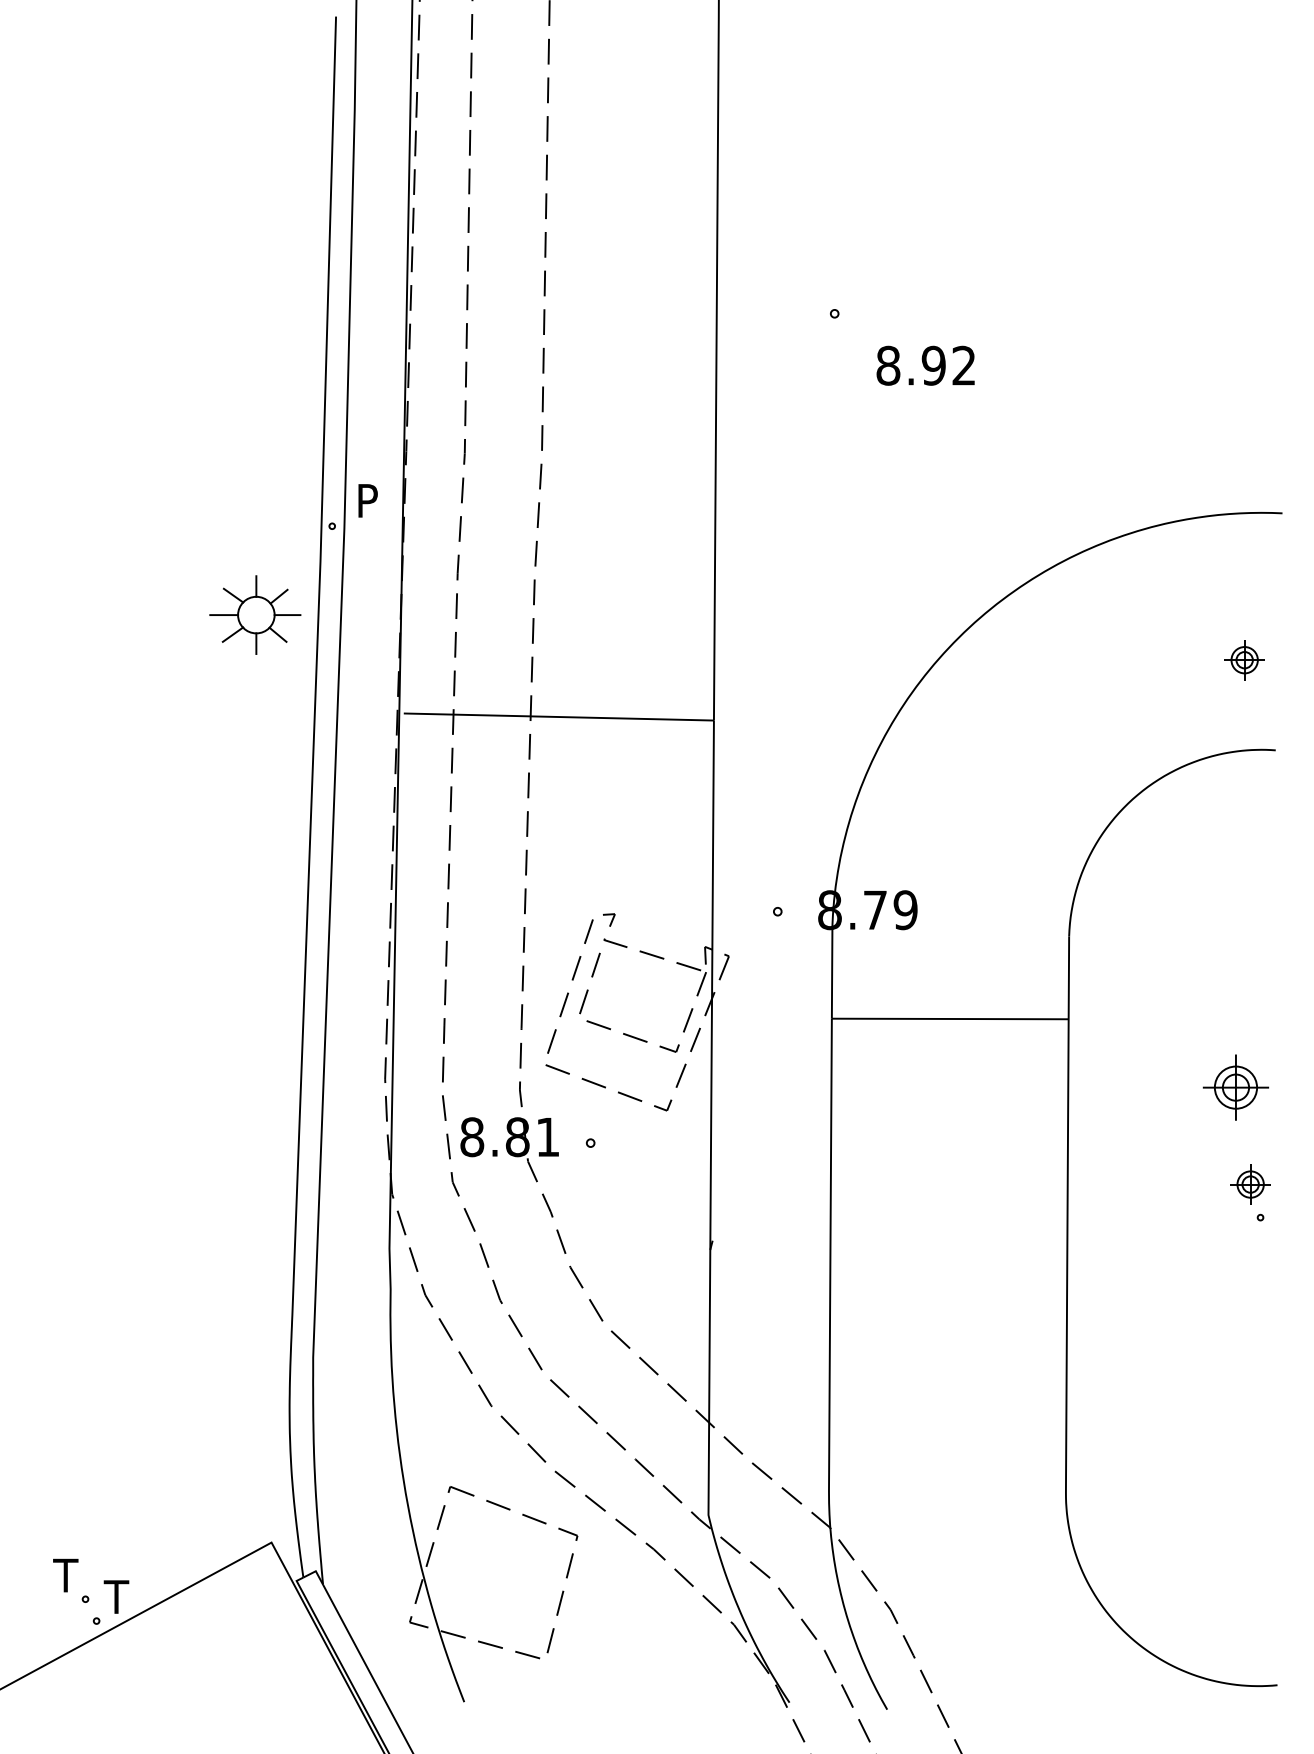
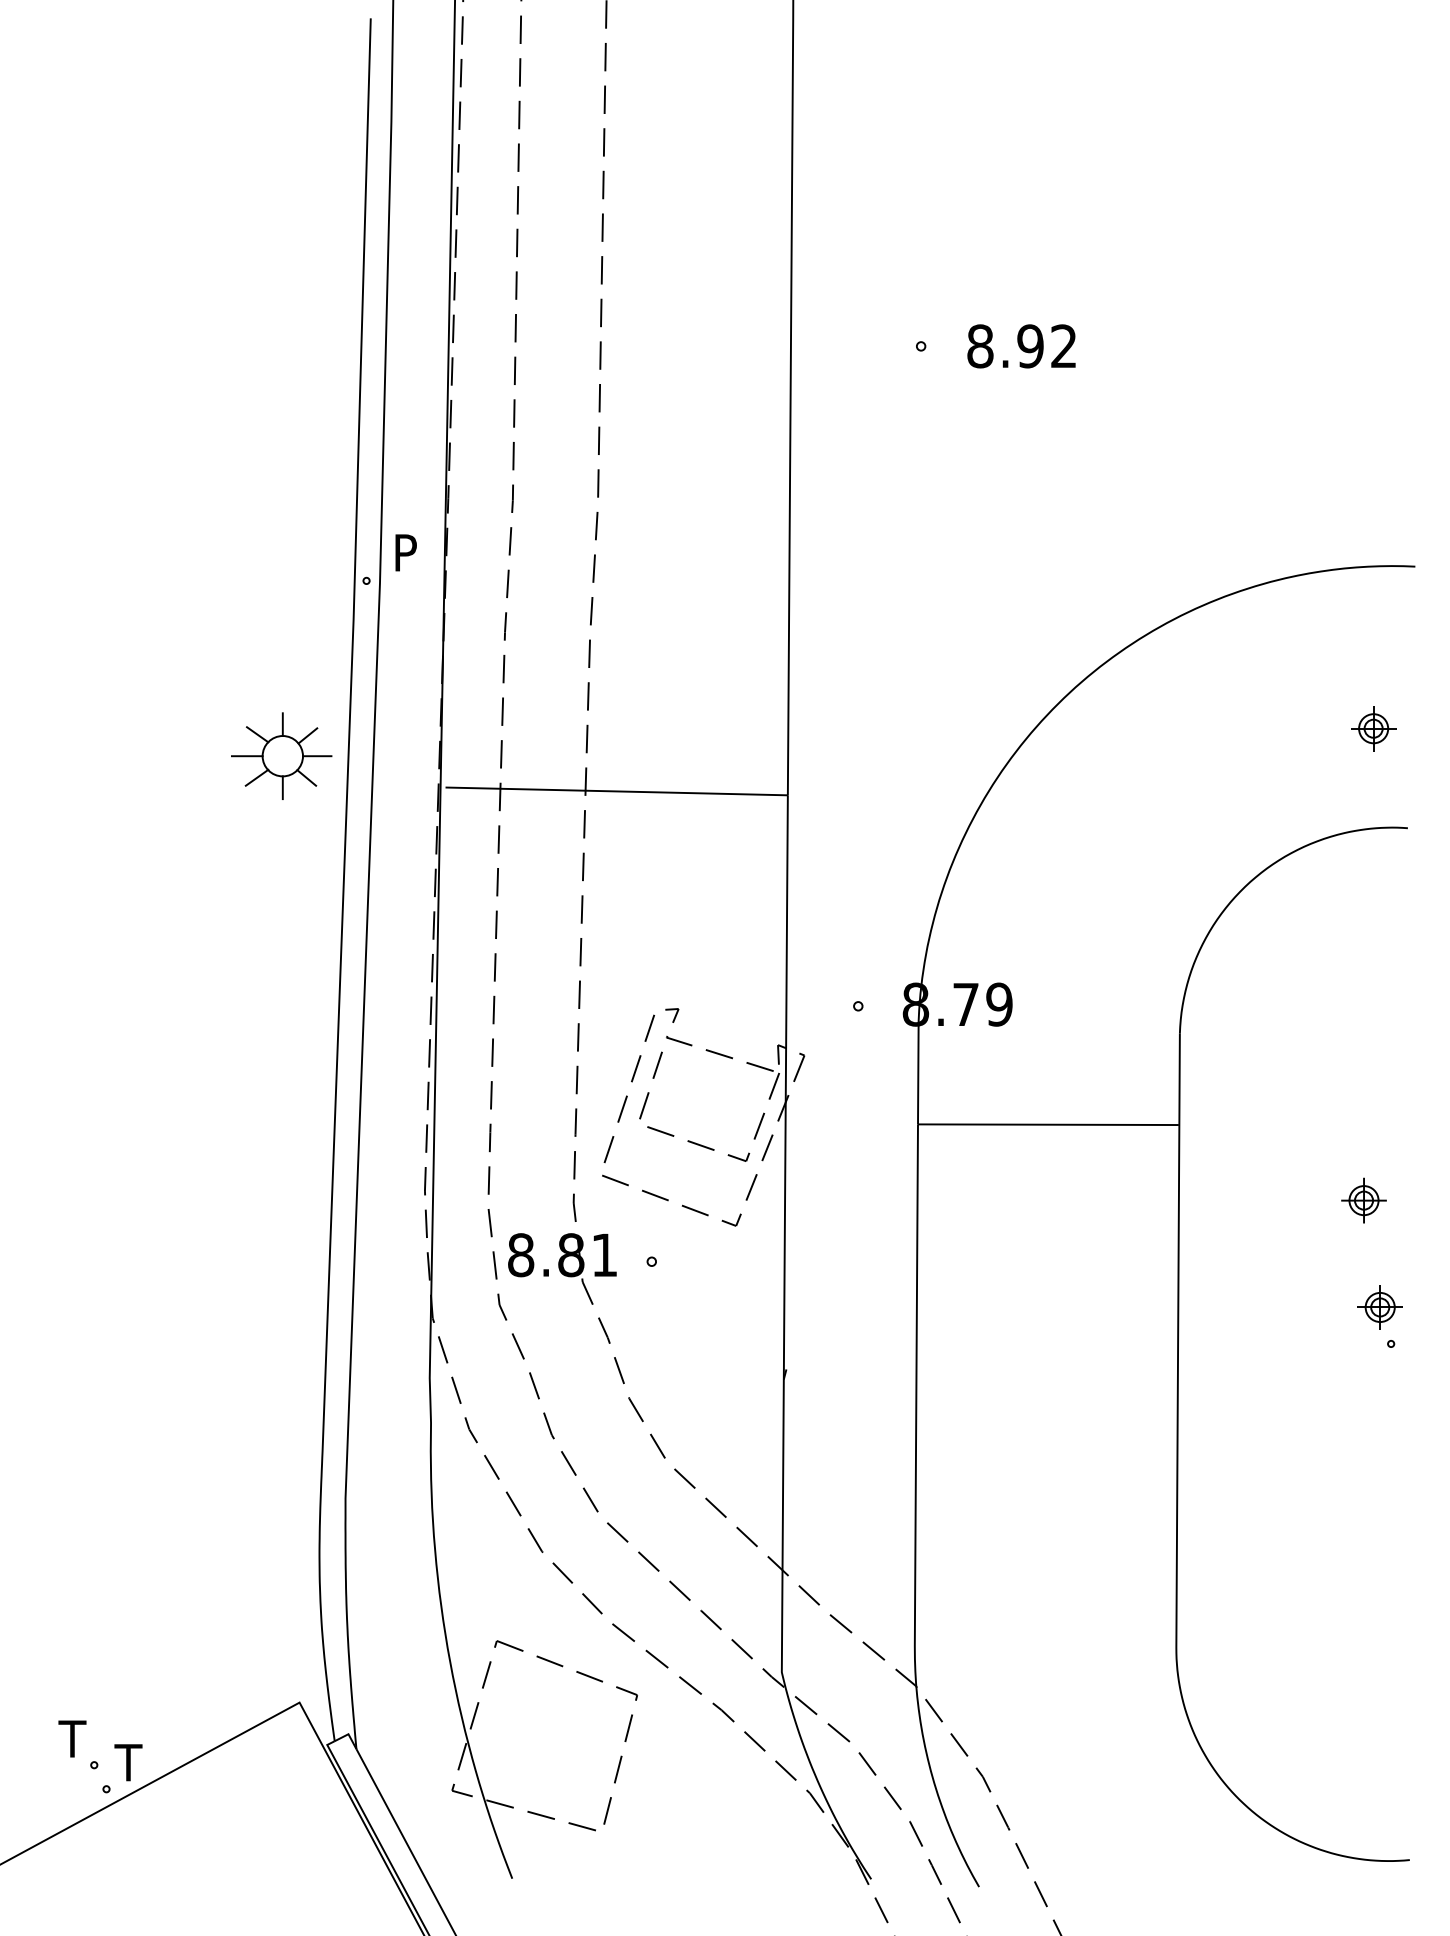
text: (925, 365) -> (1021, 346), moved
part: (255, 614) -> (281, 755), moved
part: (1235, 1087) -> (1363, 1200), size x0.62

